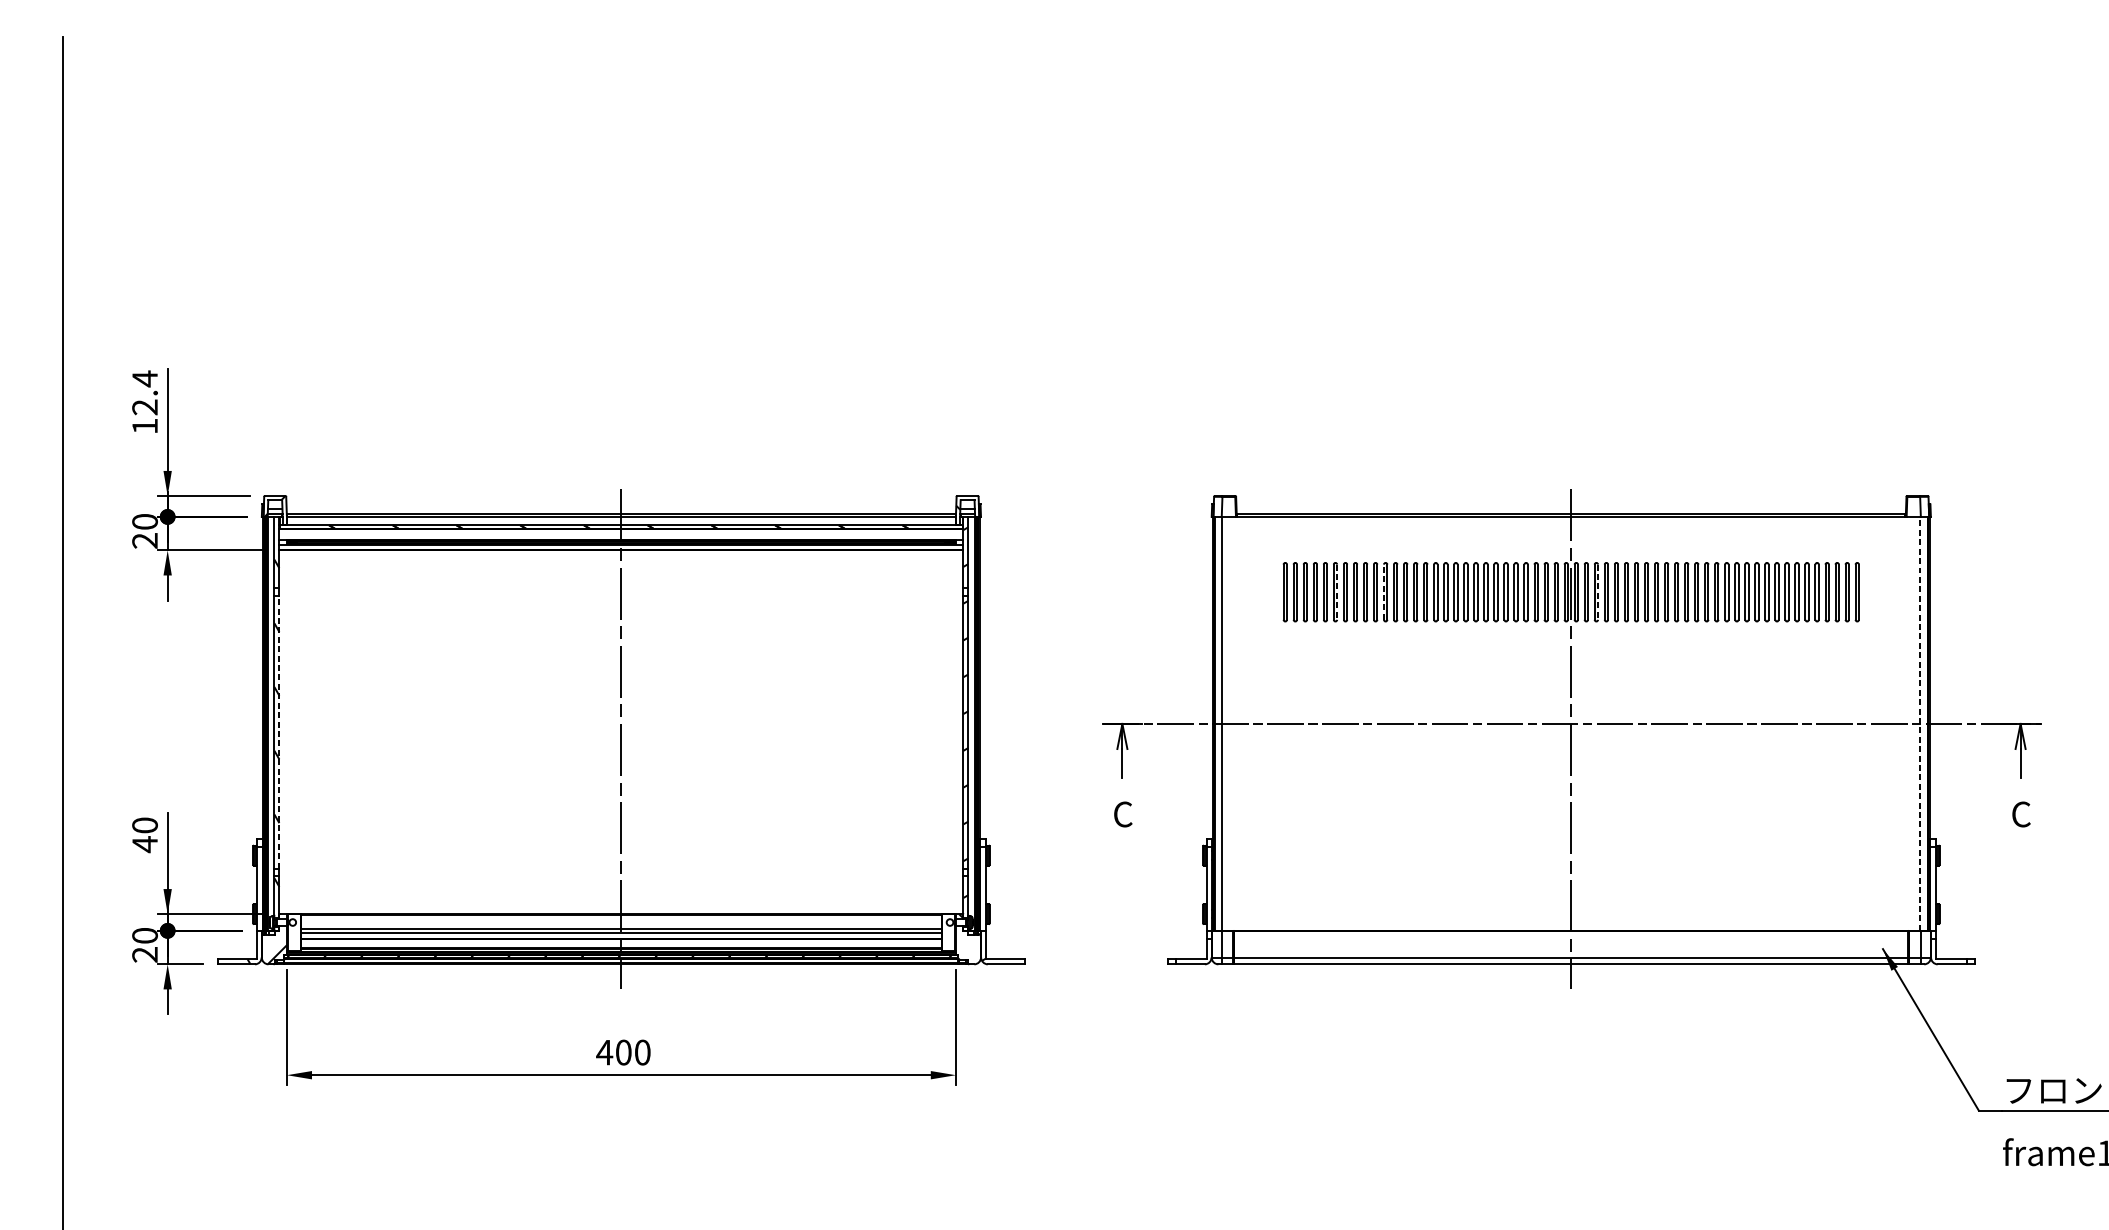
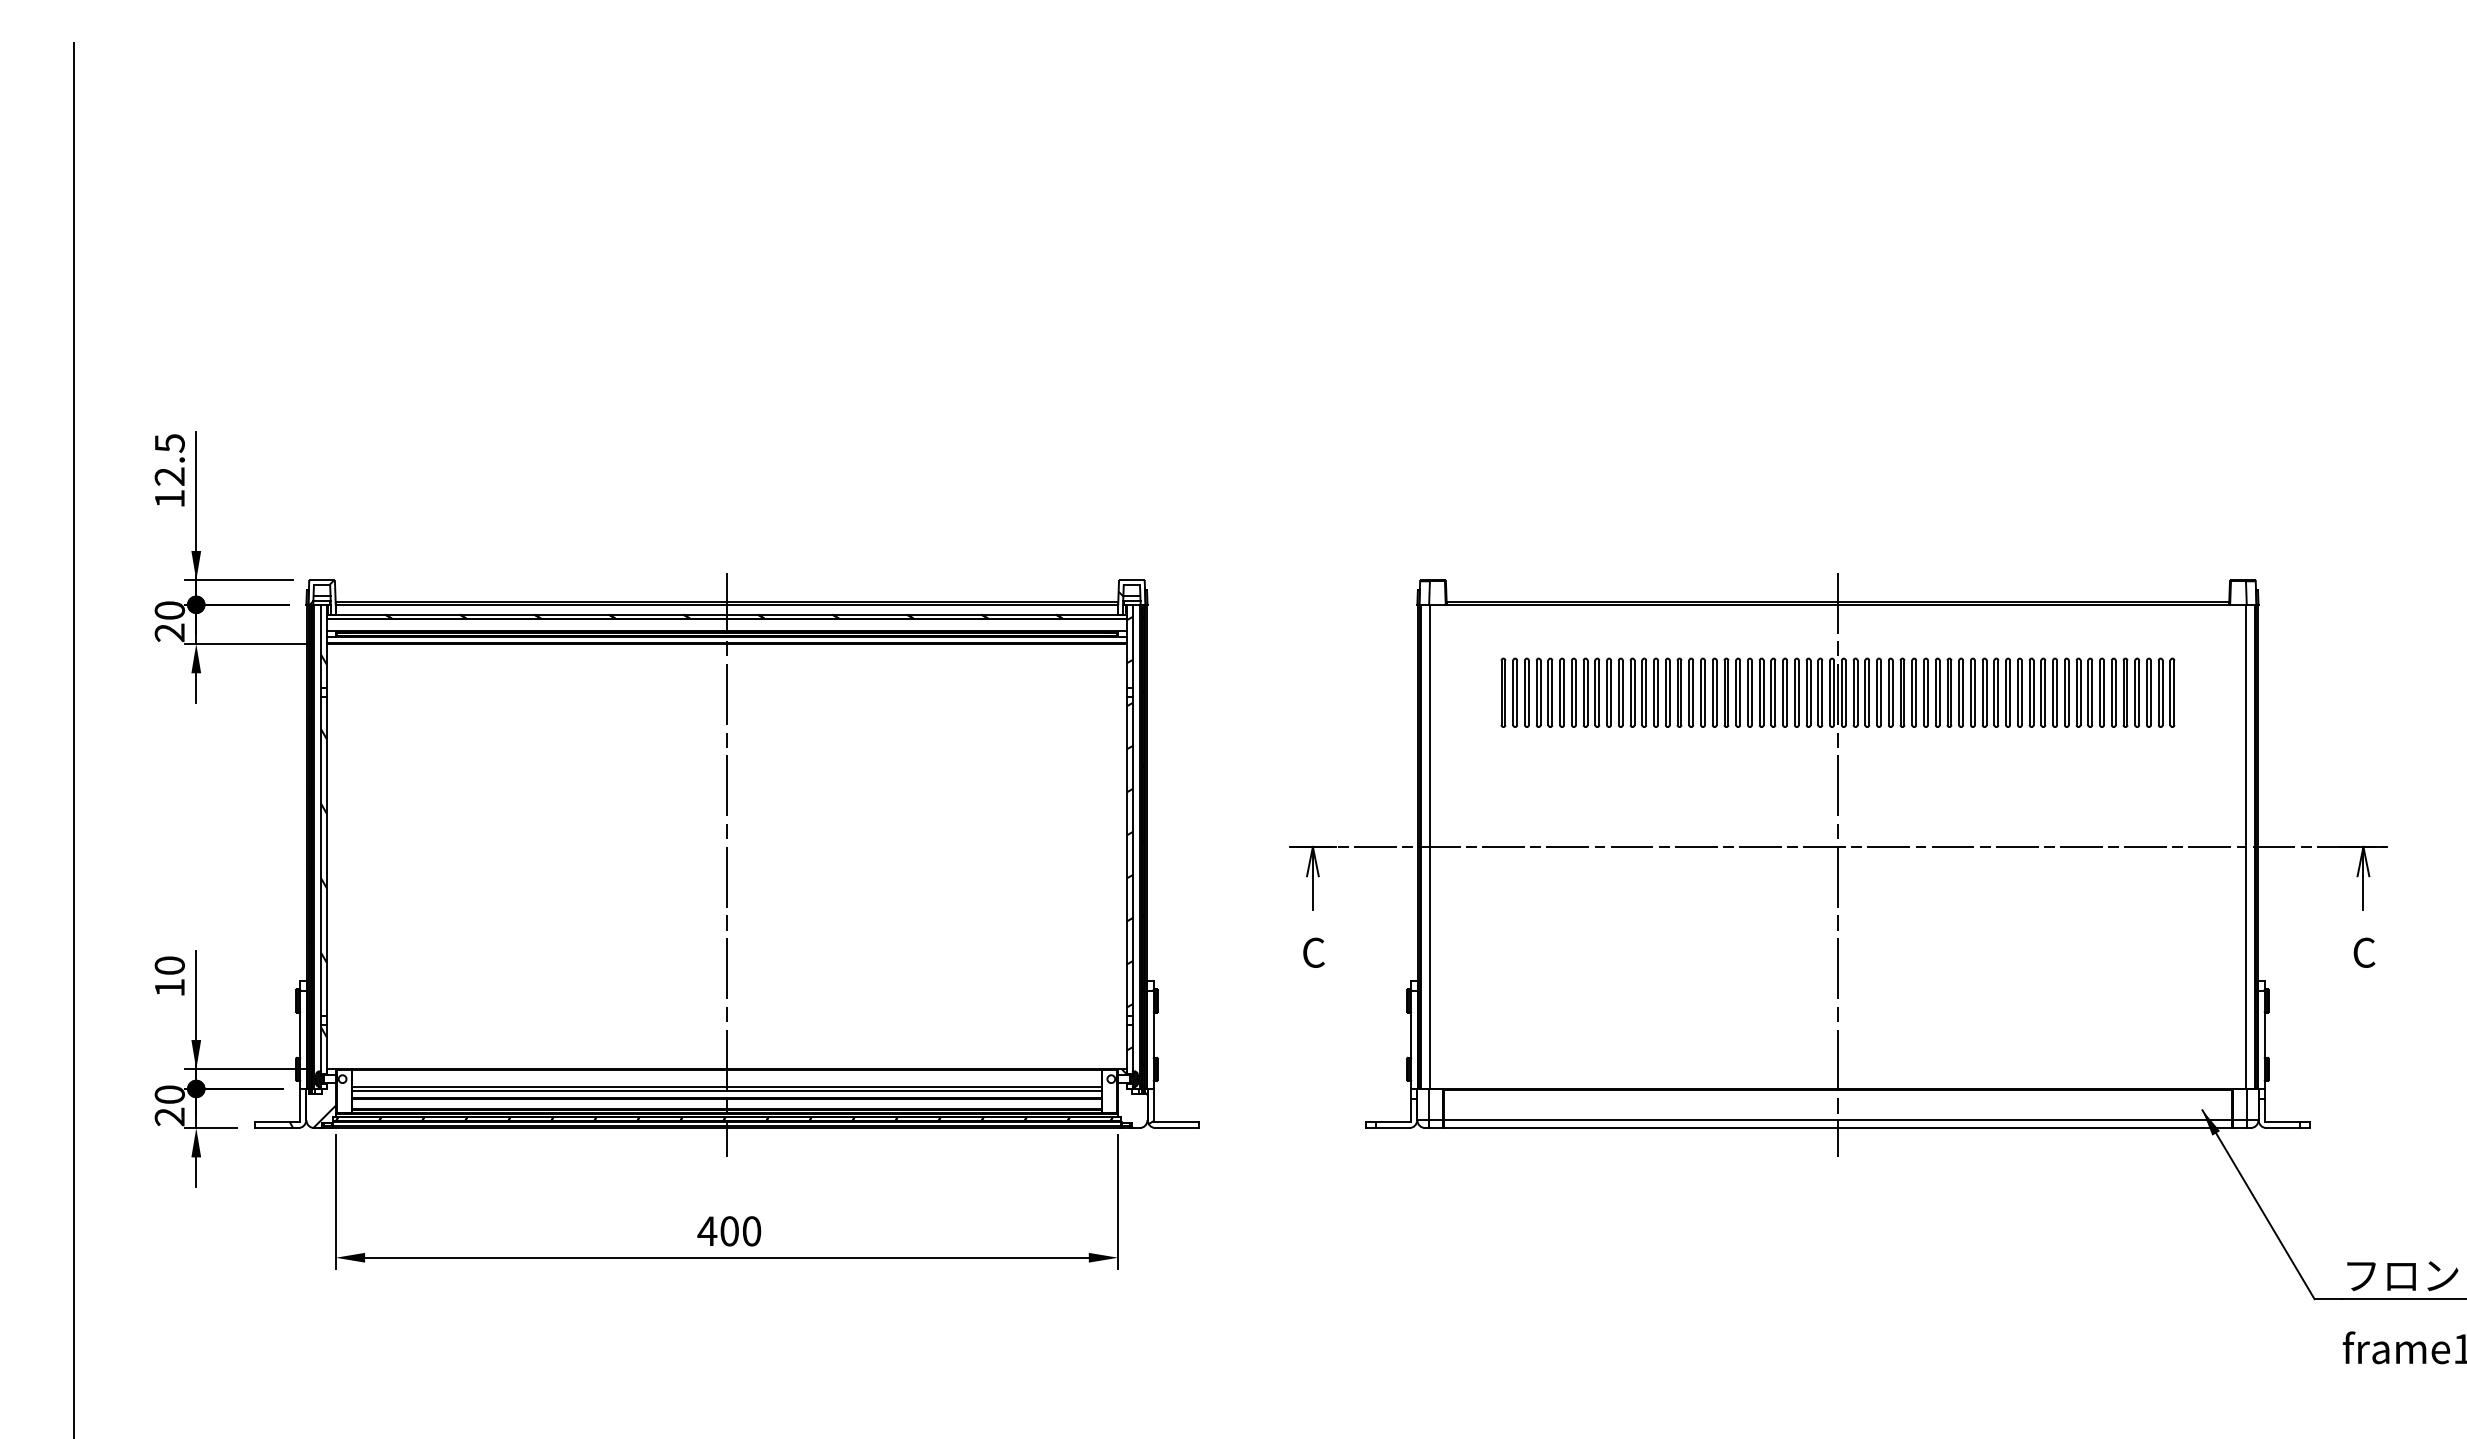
text: (144, 379) -> (169, 443), 12.4 -> 12.5
line: (1383, 591) -> (1618, 692), dashed -> solid
line: (1337, 592) -> (1564, 693), dashed -> solid
line: (1598, 592) -> (1869, 693), dashed -> solid
line: (1920, 723) -> (2246, 846), dashed -> solid
line: (279, 732) -> (326, 856), dashed -> solid
text: (144, 844) -> (169, 988), 40 -> 10

